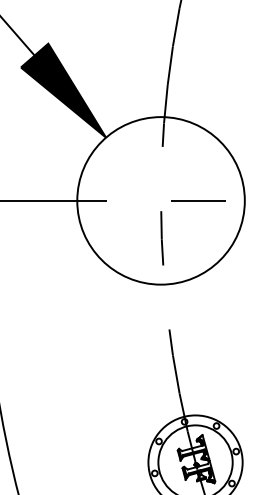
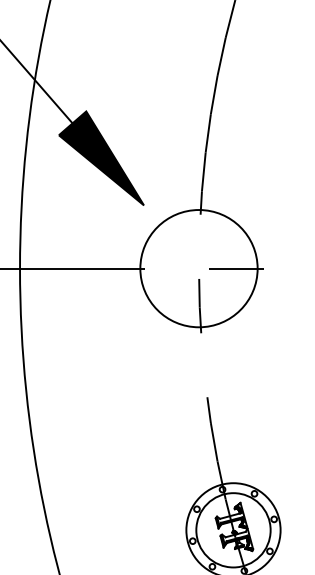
circle: (160, 200) -> (198, 268), size x0.7

